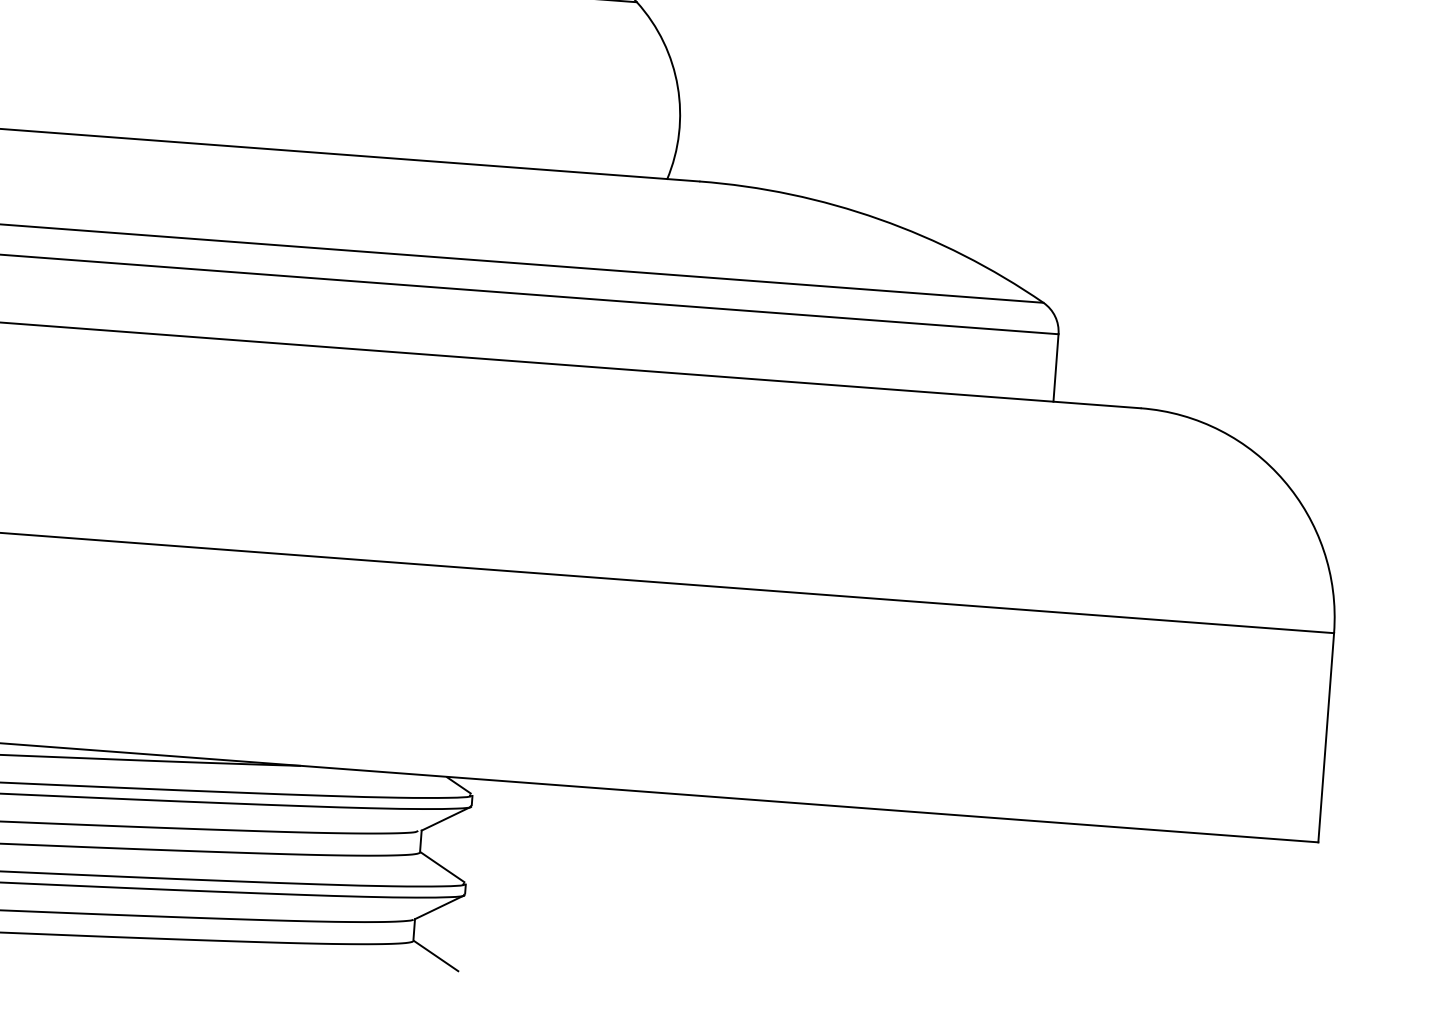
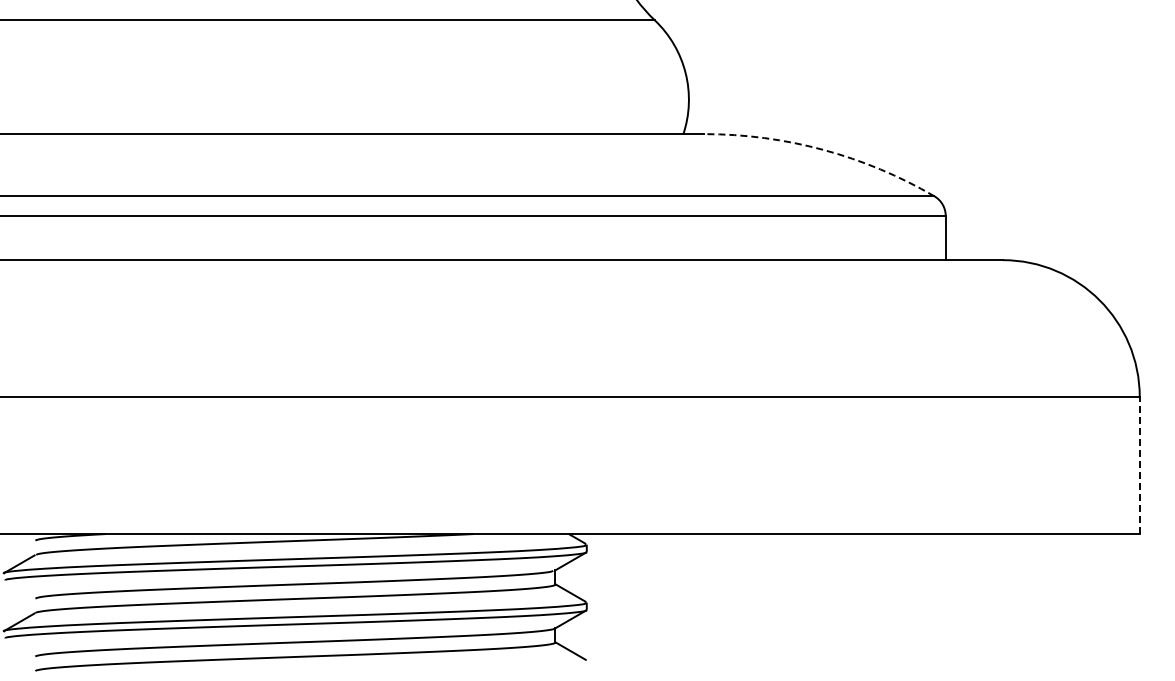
arc: (879, 218) -> (823, 149), solid -> dashed
line: (1325, 737) -> (1139, 465), solid -> dashed

